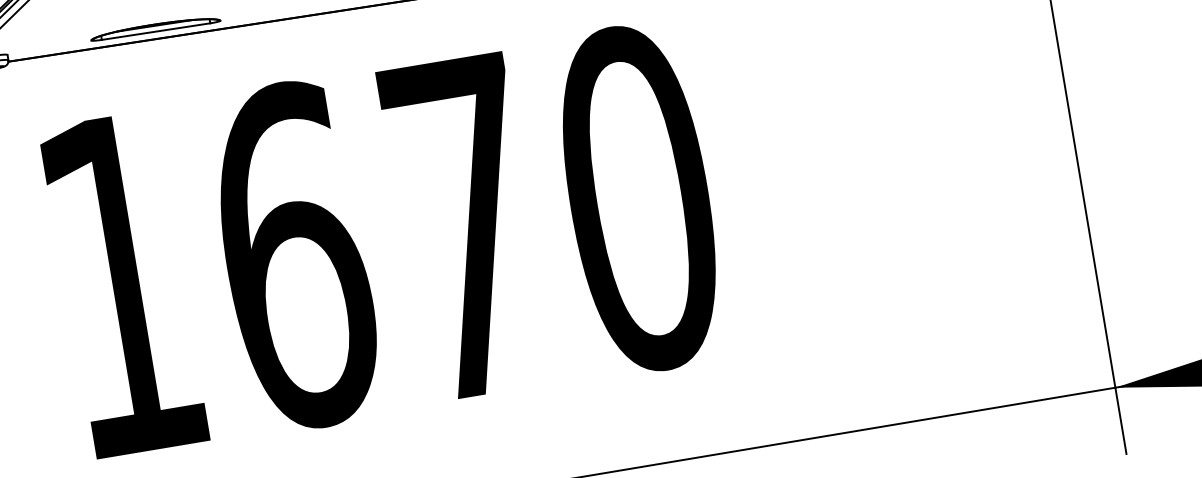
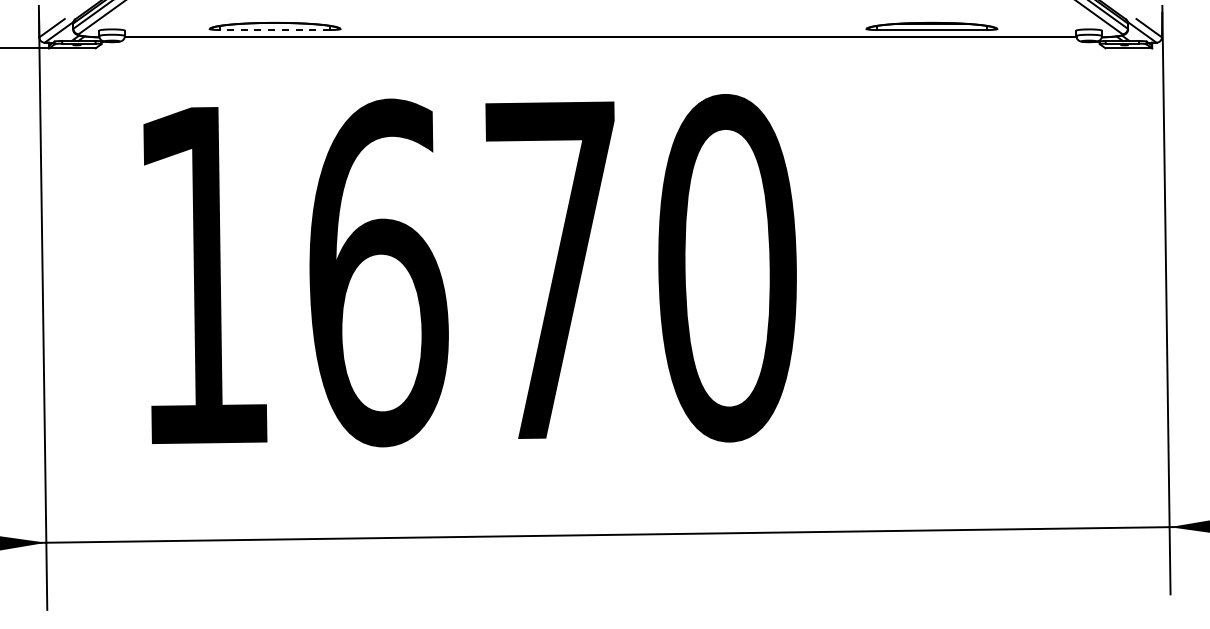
line: (155, 26) -> (275, 24), removed
line: (156, 32) -> (275, 30), solid -> dashed

